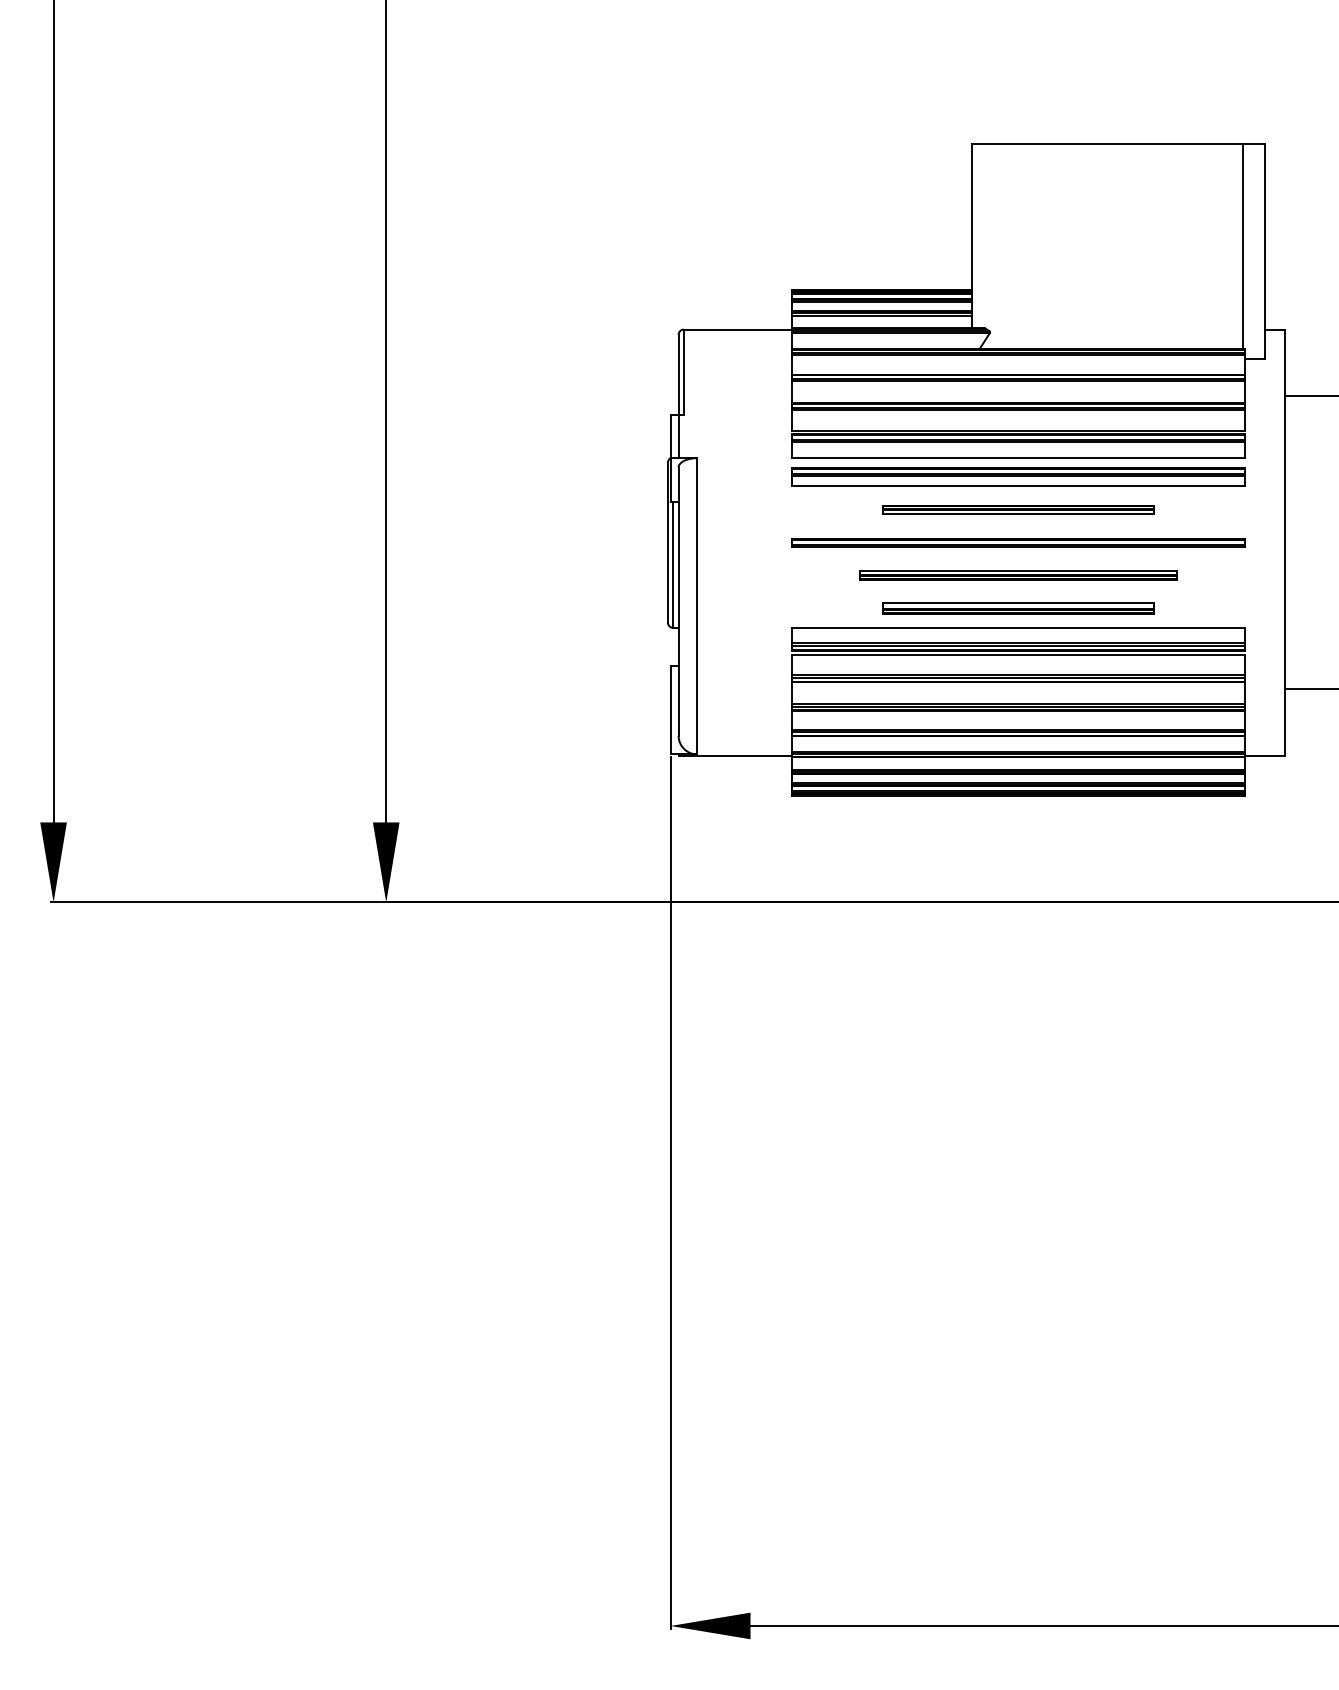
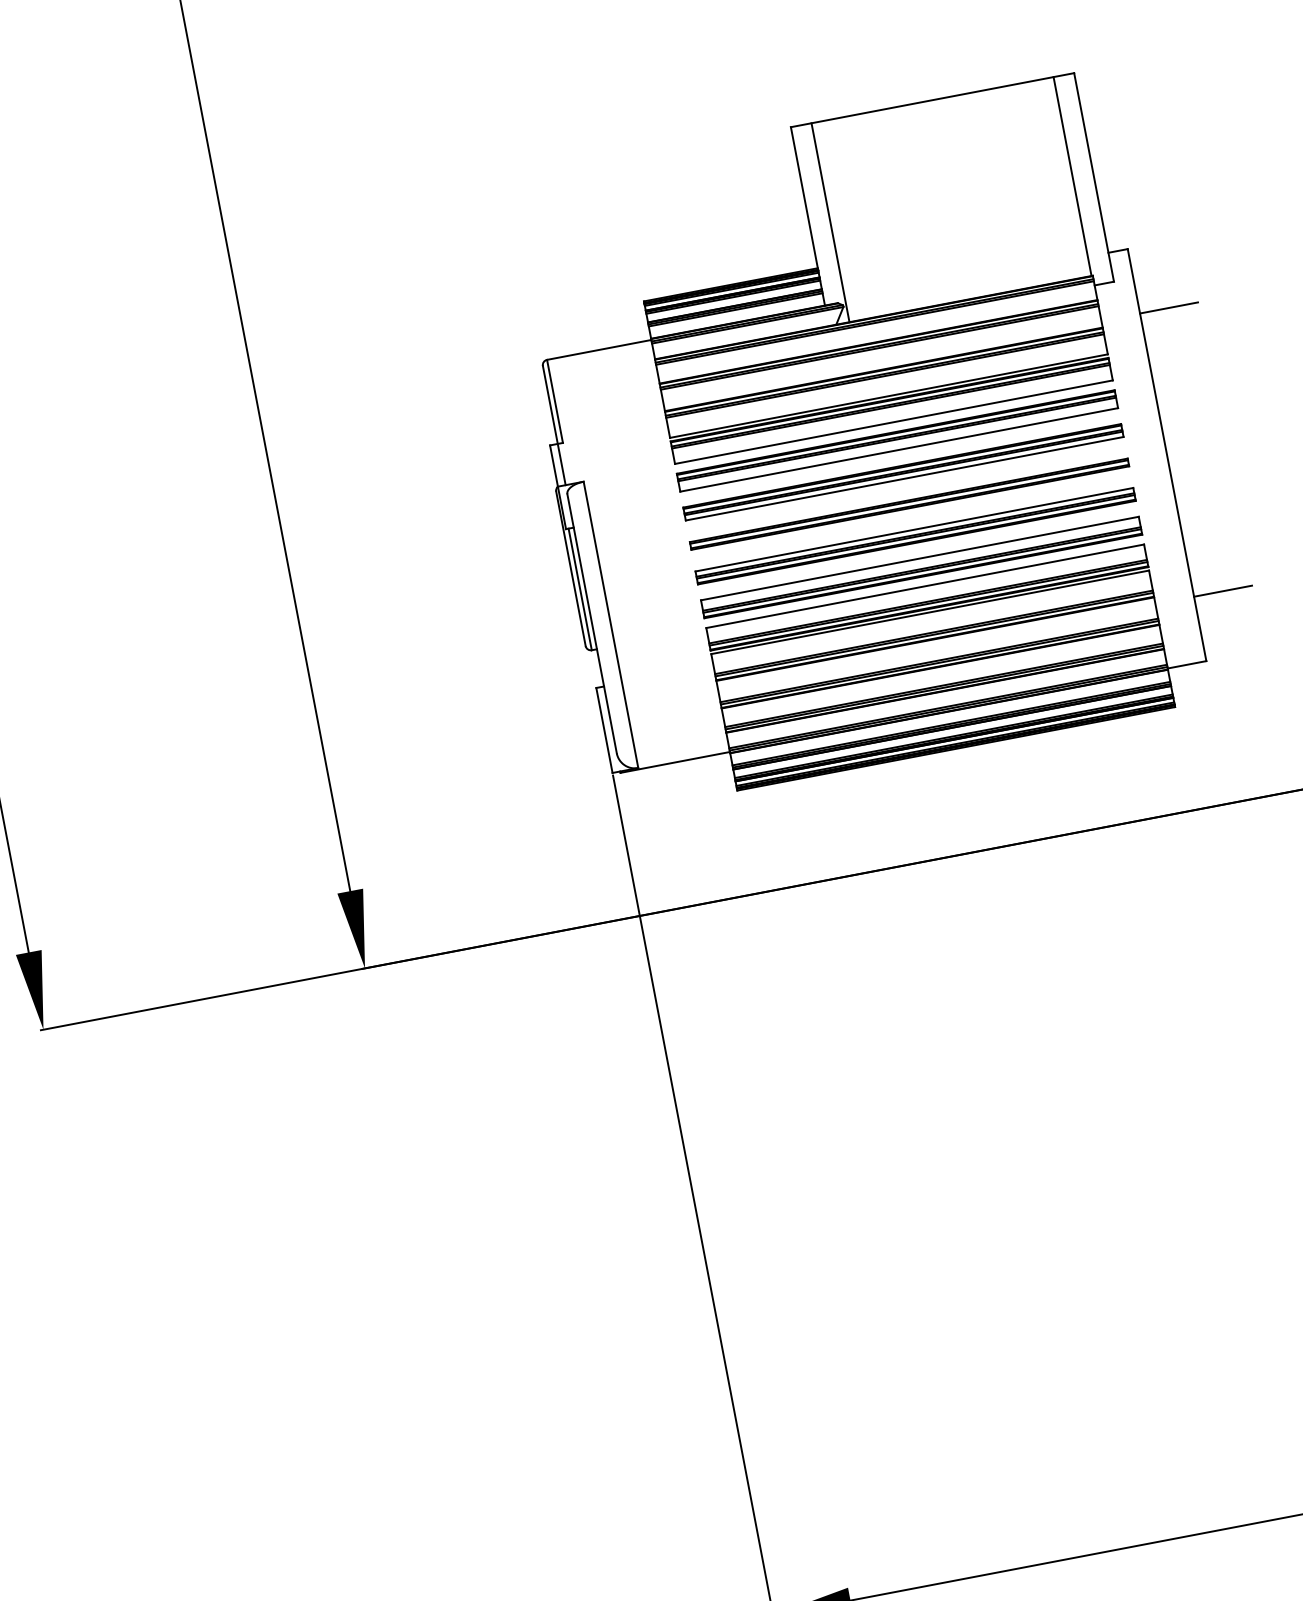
line: (992, 246) -> (830, 222), added
part: (1018, 509) -> (903, 472), size x1.67
part: (1018, 575) -> (915, 535), size x1.43
part: (1018, 607) -> (921, 566), size x1.67

